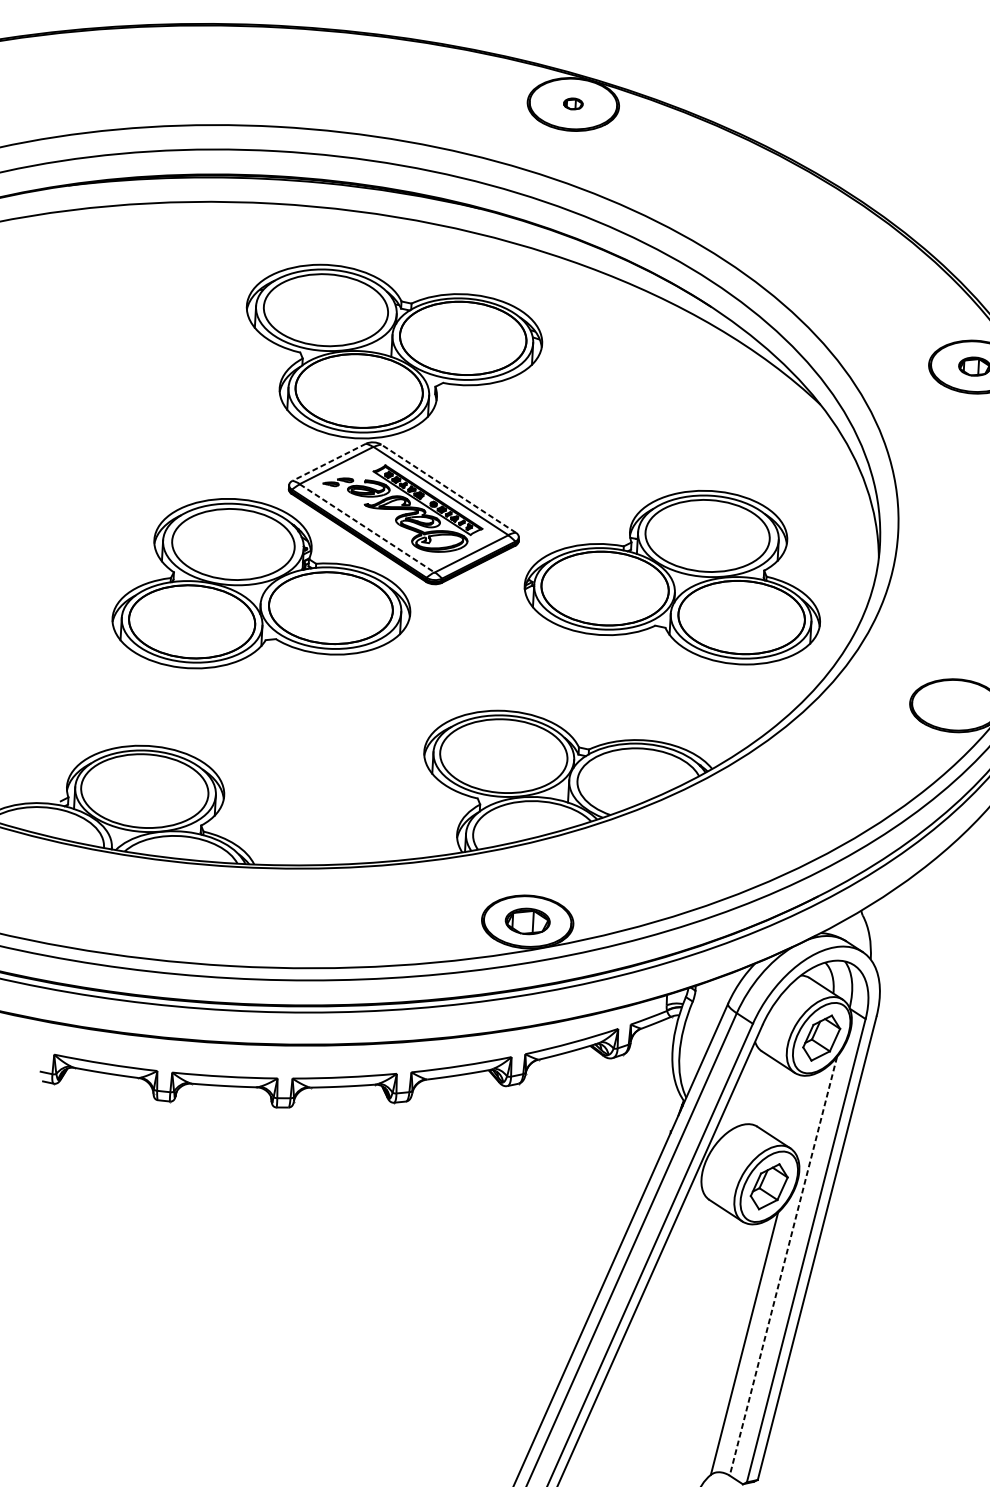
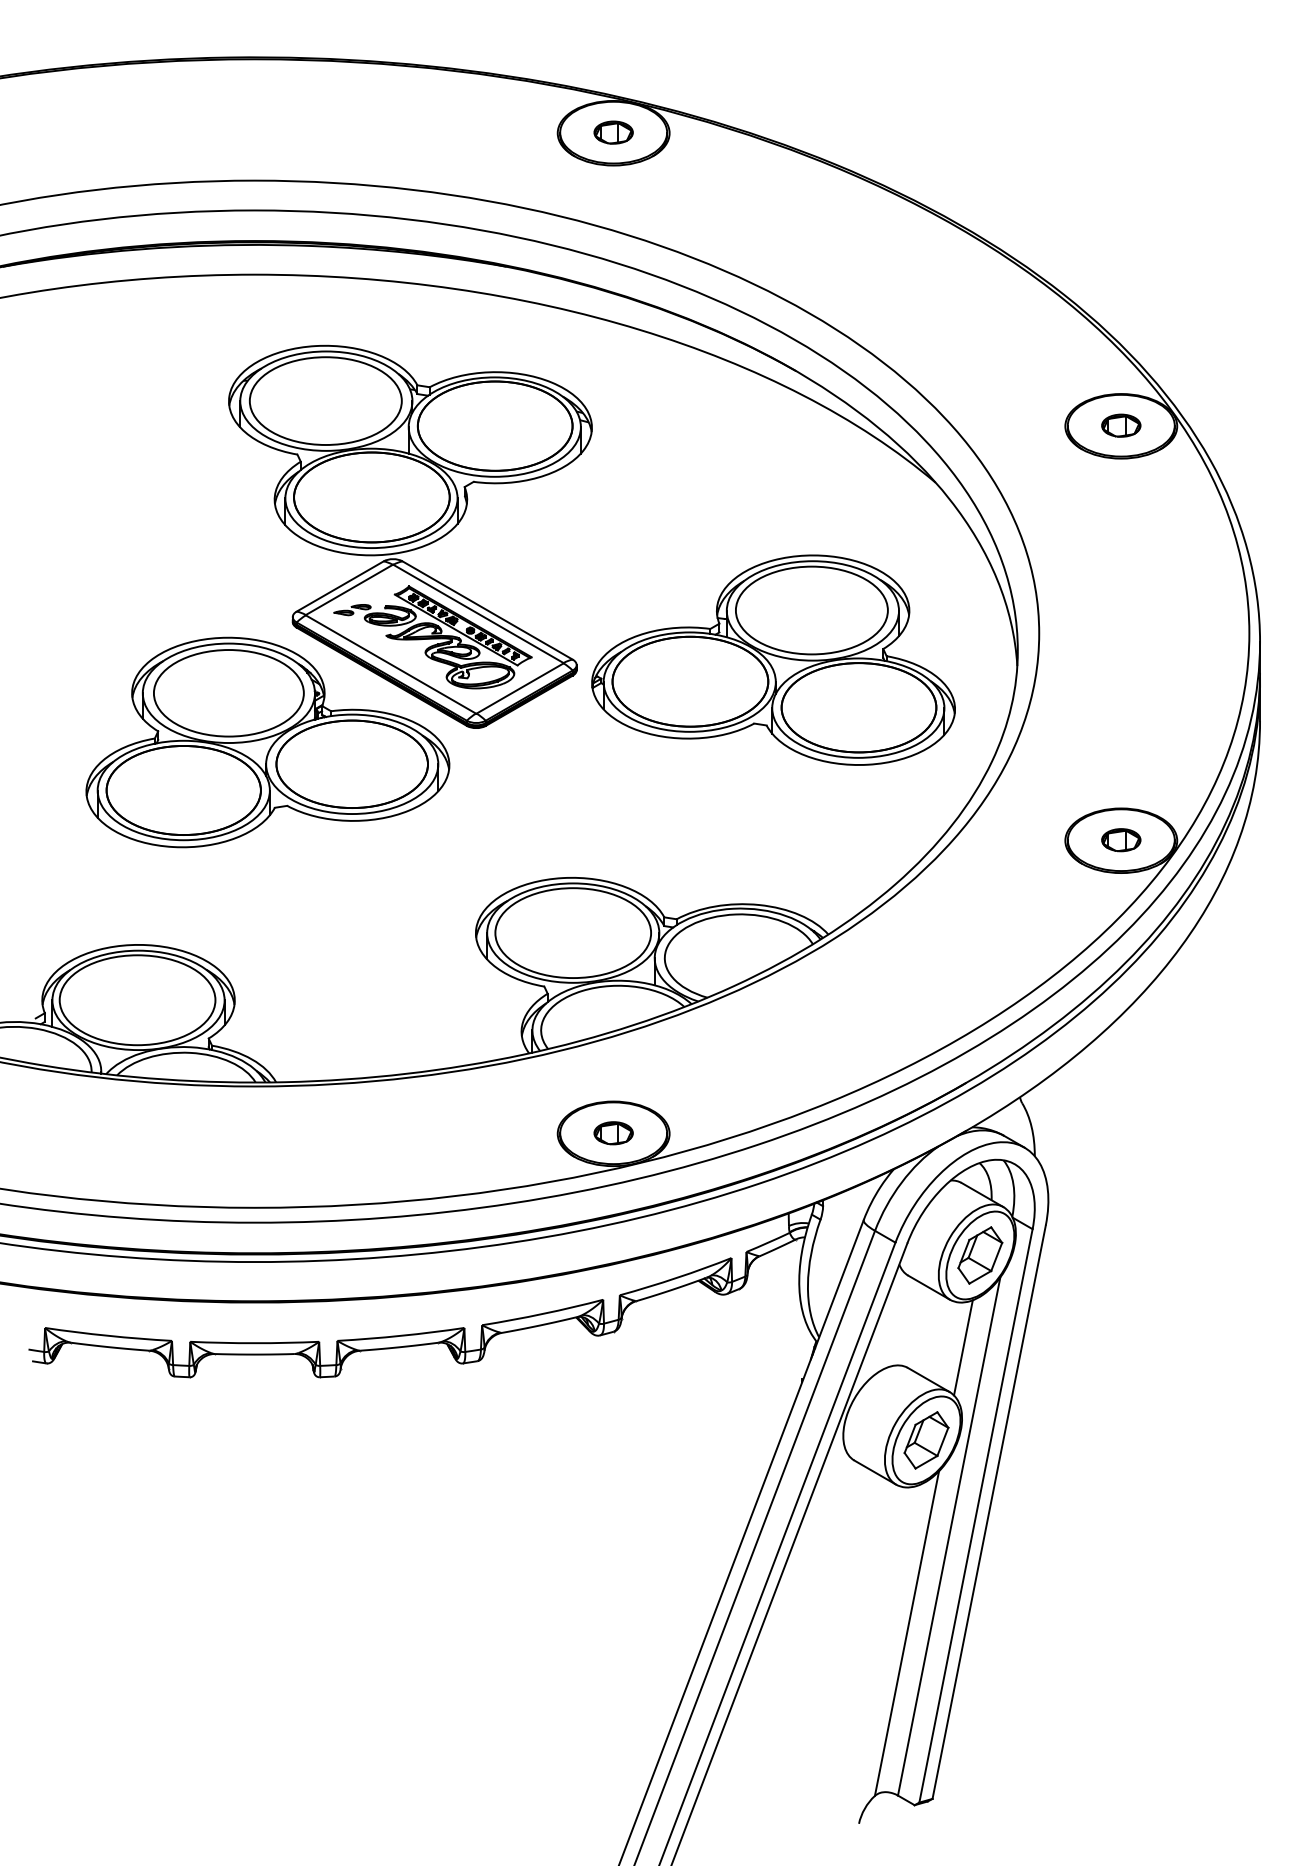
part: (573, 103) -> (613, 132), size x1.67
line: (328, 462) -> (339, 586), dashed -> solid
line: (448, 488) -> (487, 610), dashed -> solid
line: (367, 528) -> (391, 664), dashed -> solid
part: (674, 574) -> (773, 659), moved
part: (955, 705) -> (1121, 840), added
part: (527, 921) -> (613, 1133), size x0.71
line: (803, 1112) -> (963, 1347), added
line: (783, 1267) -> (949, 1537), dashed -> solid

